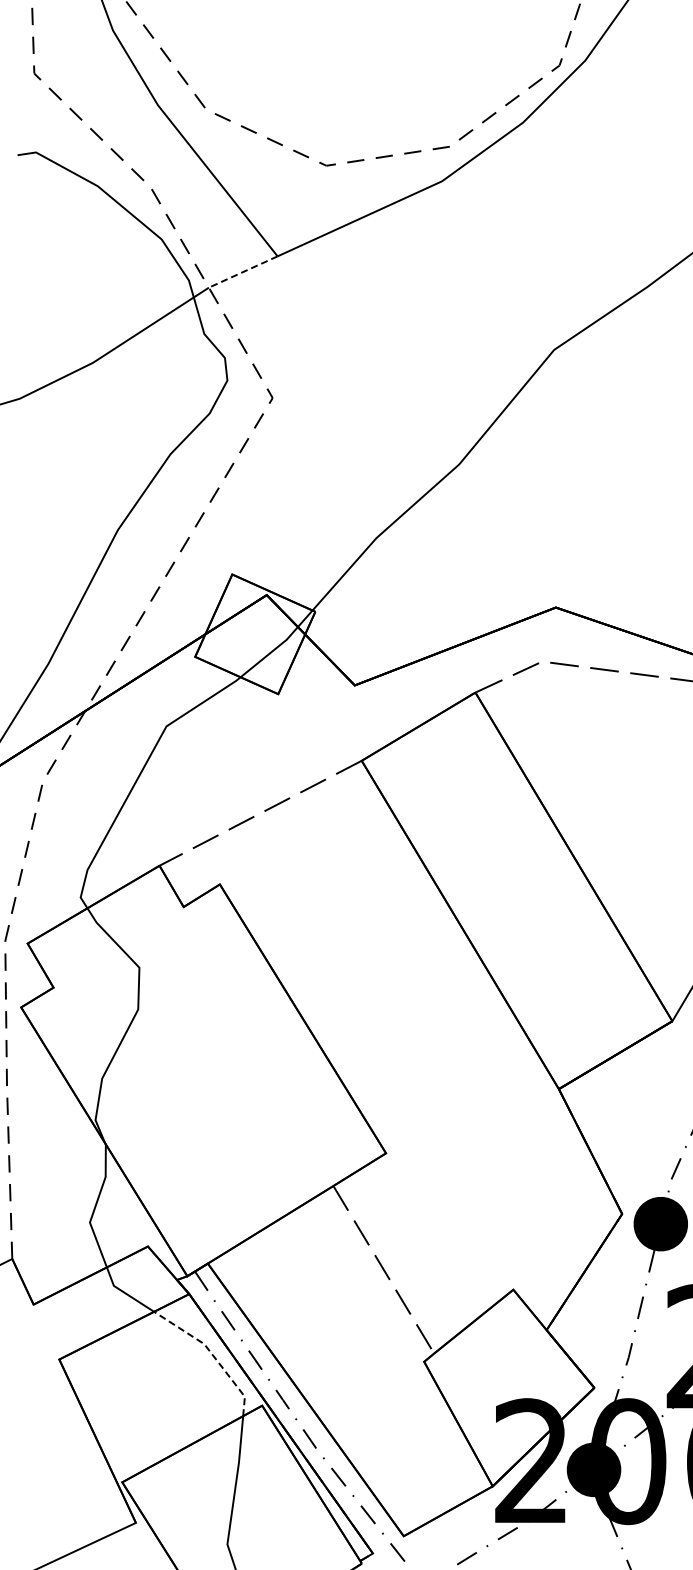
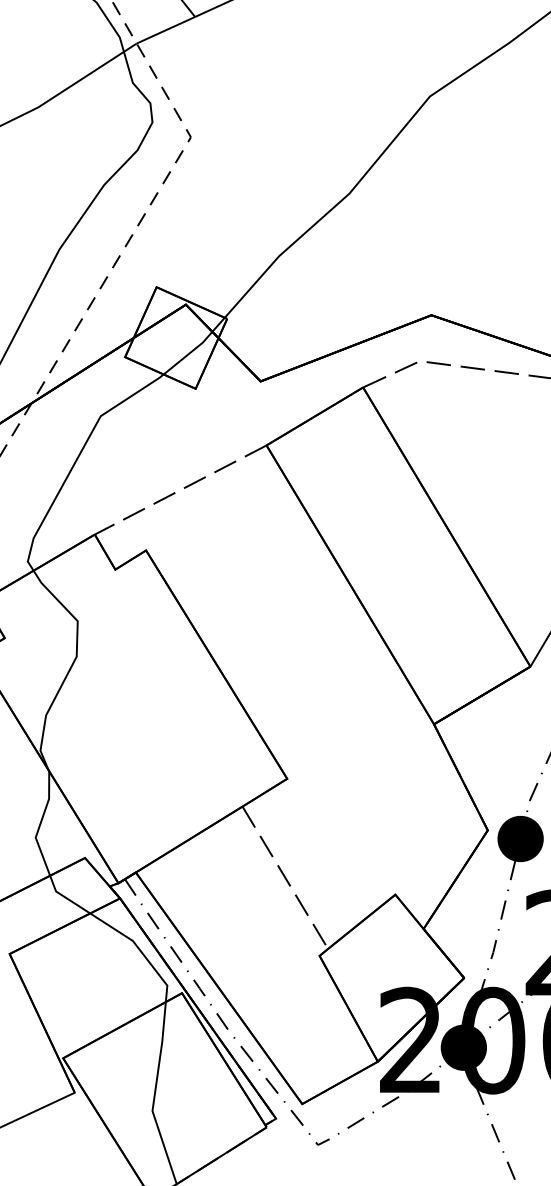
line: (243, 272) -> (166, 30), dashed -> solid
line: (212, 1354) -> (139, 949), dashed -> solid

